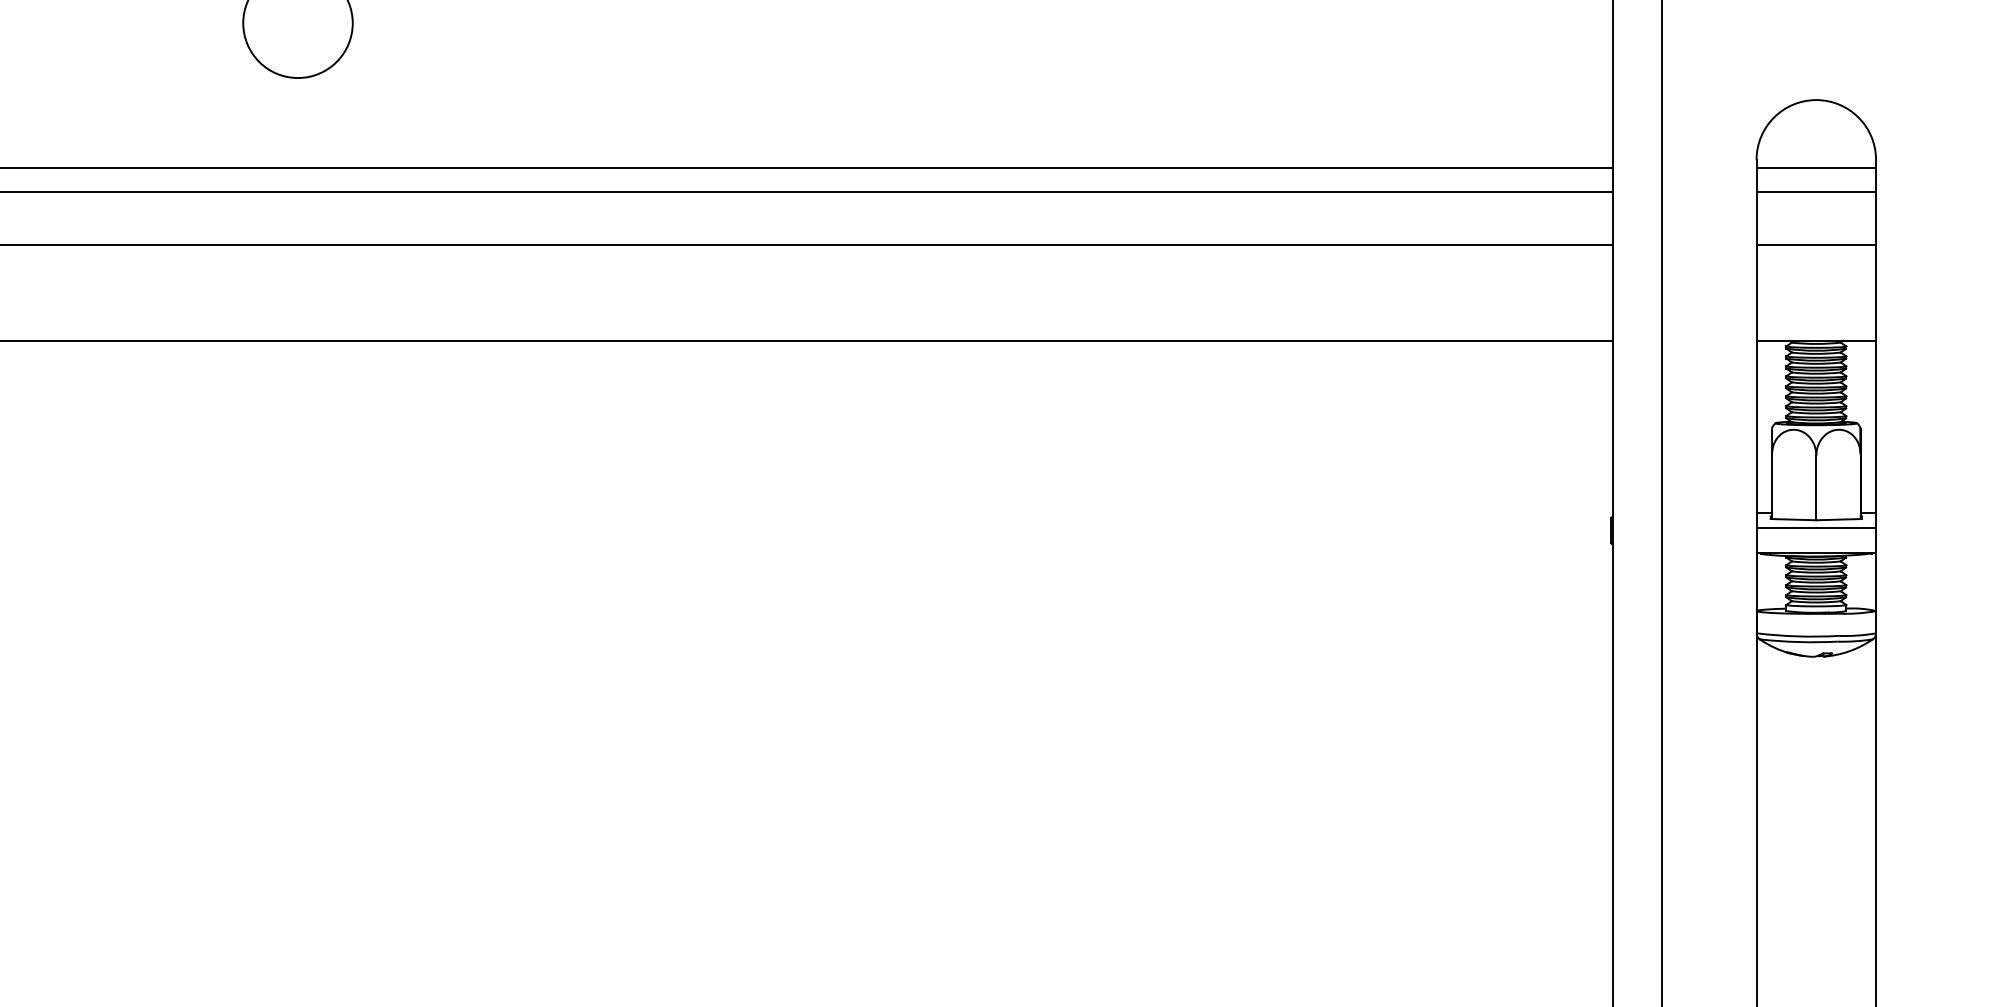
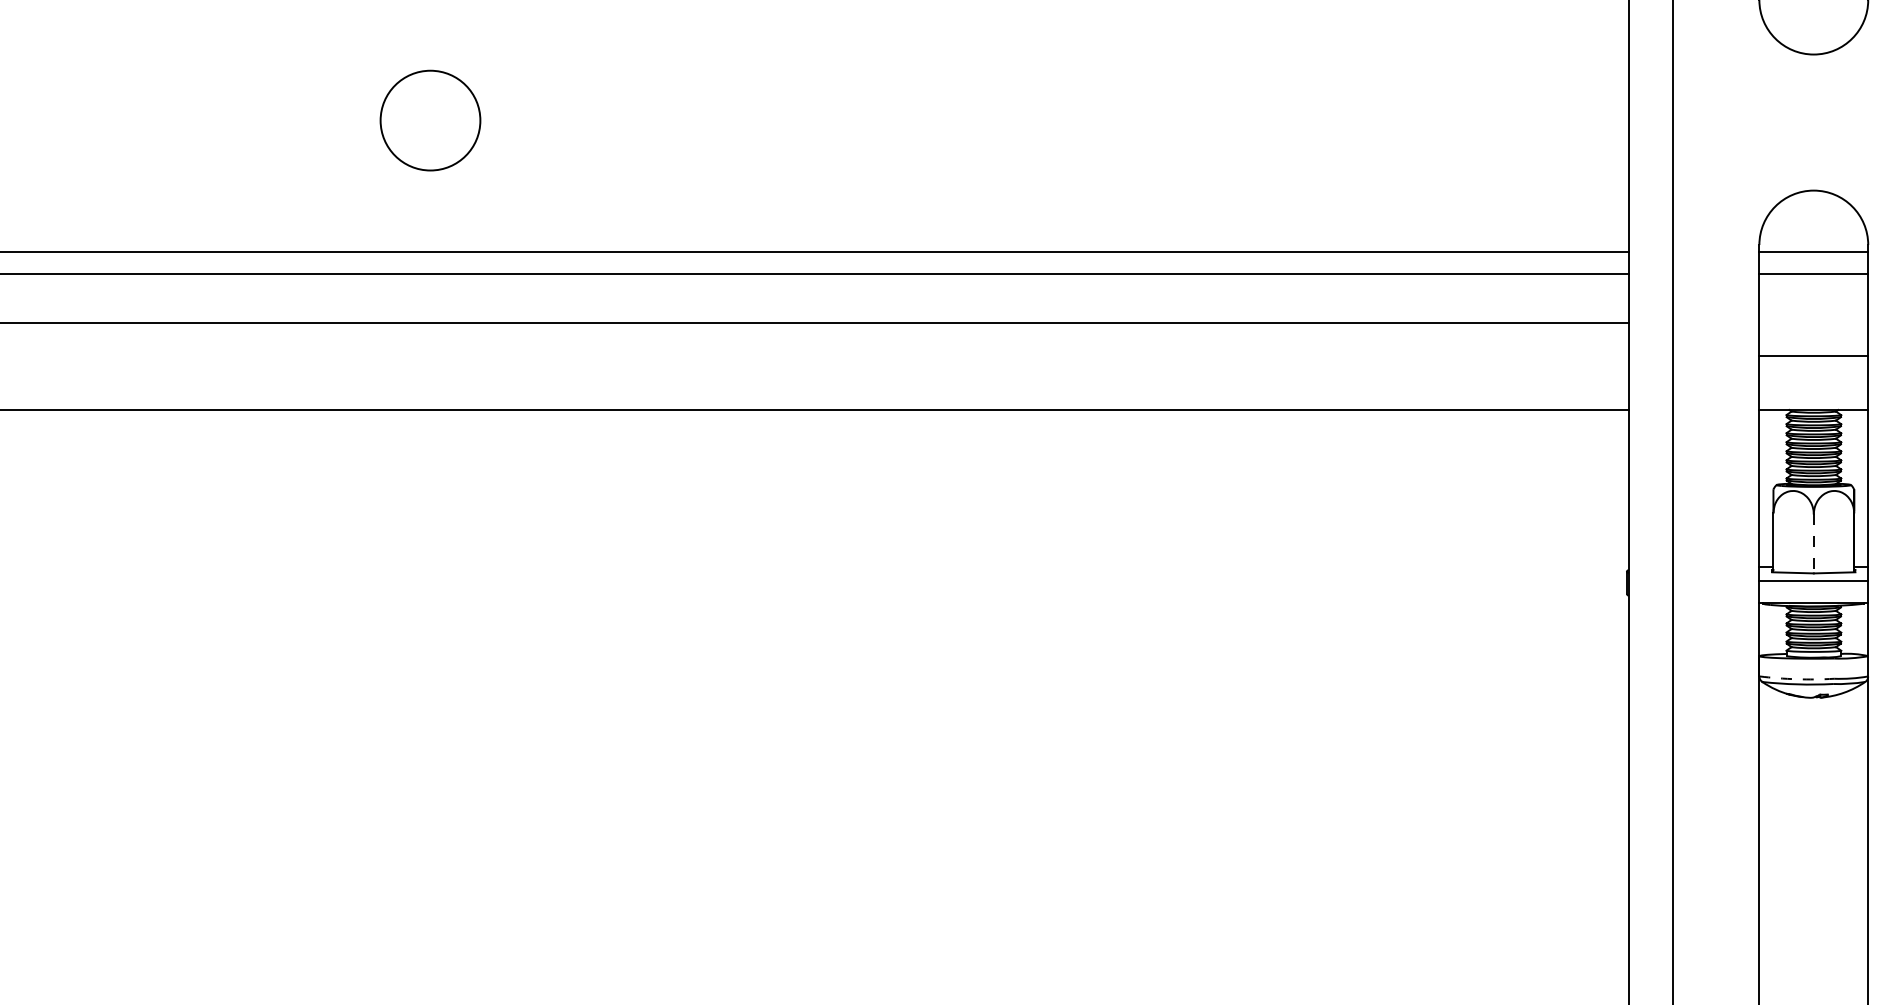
line: (1815, 244) -> (1813, 355), moved
line: (1815, 488) -> (1813, 544), solid -> dashed
arc: (1797, 636) -> (1796, 679), solid -> dashed

